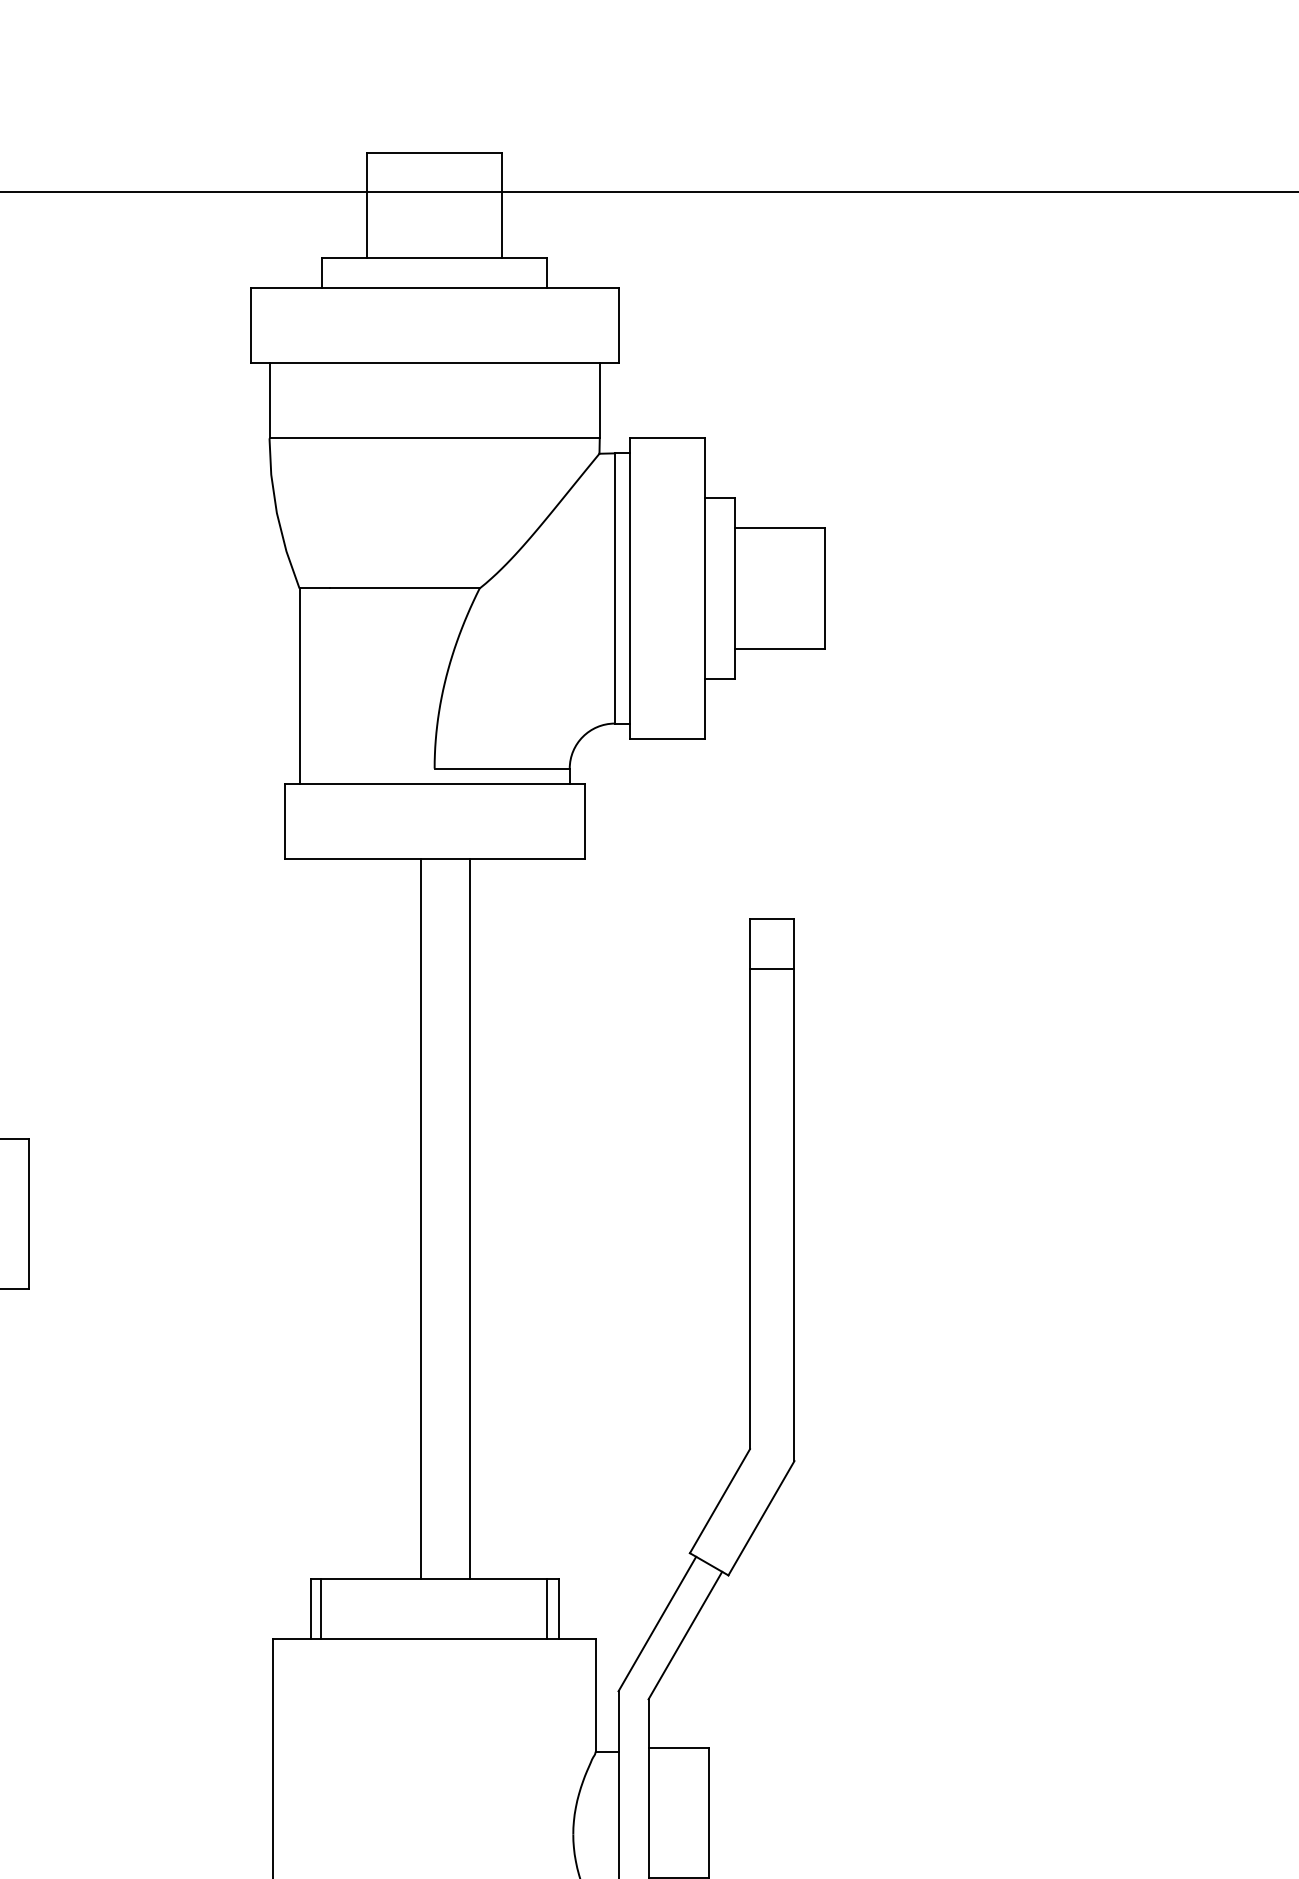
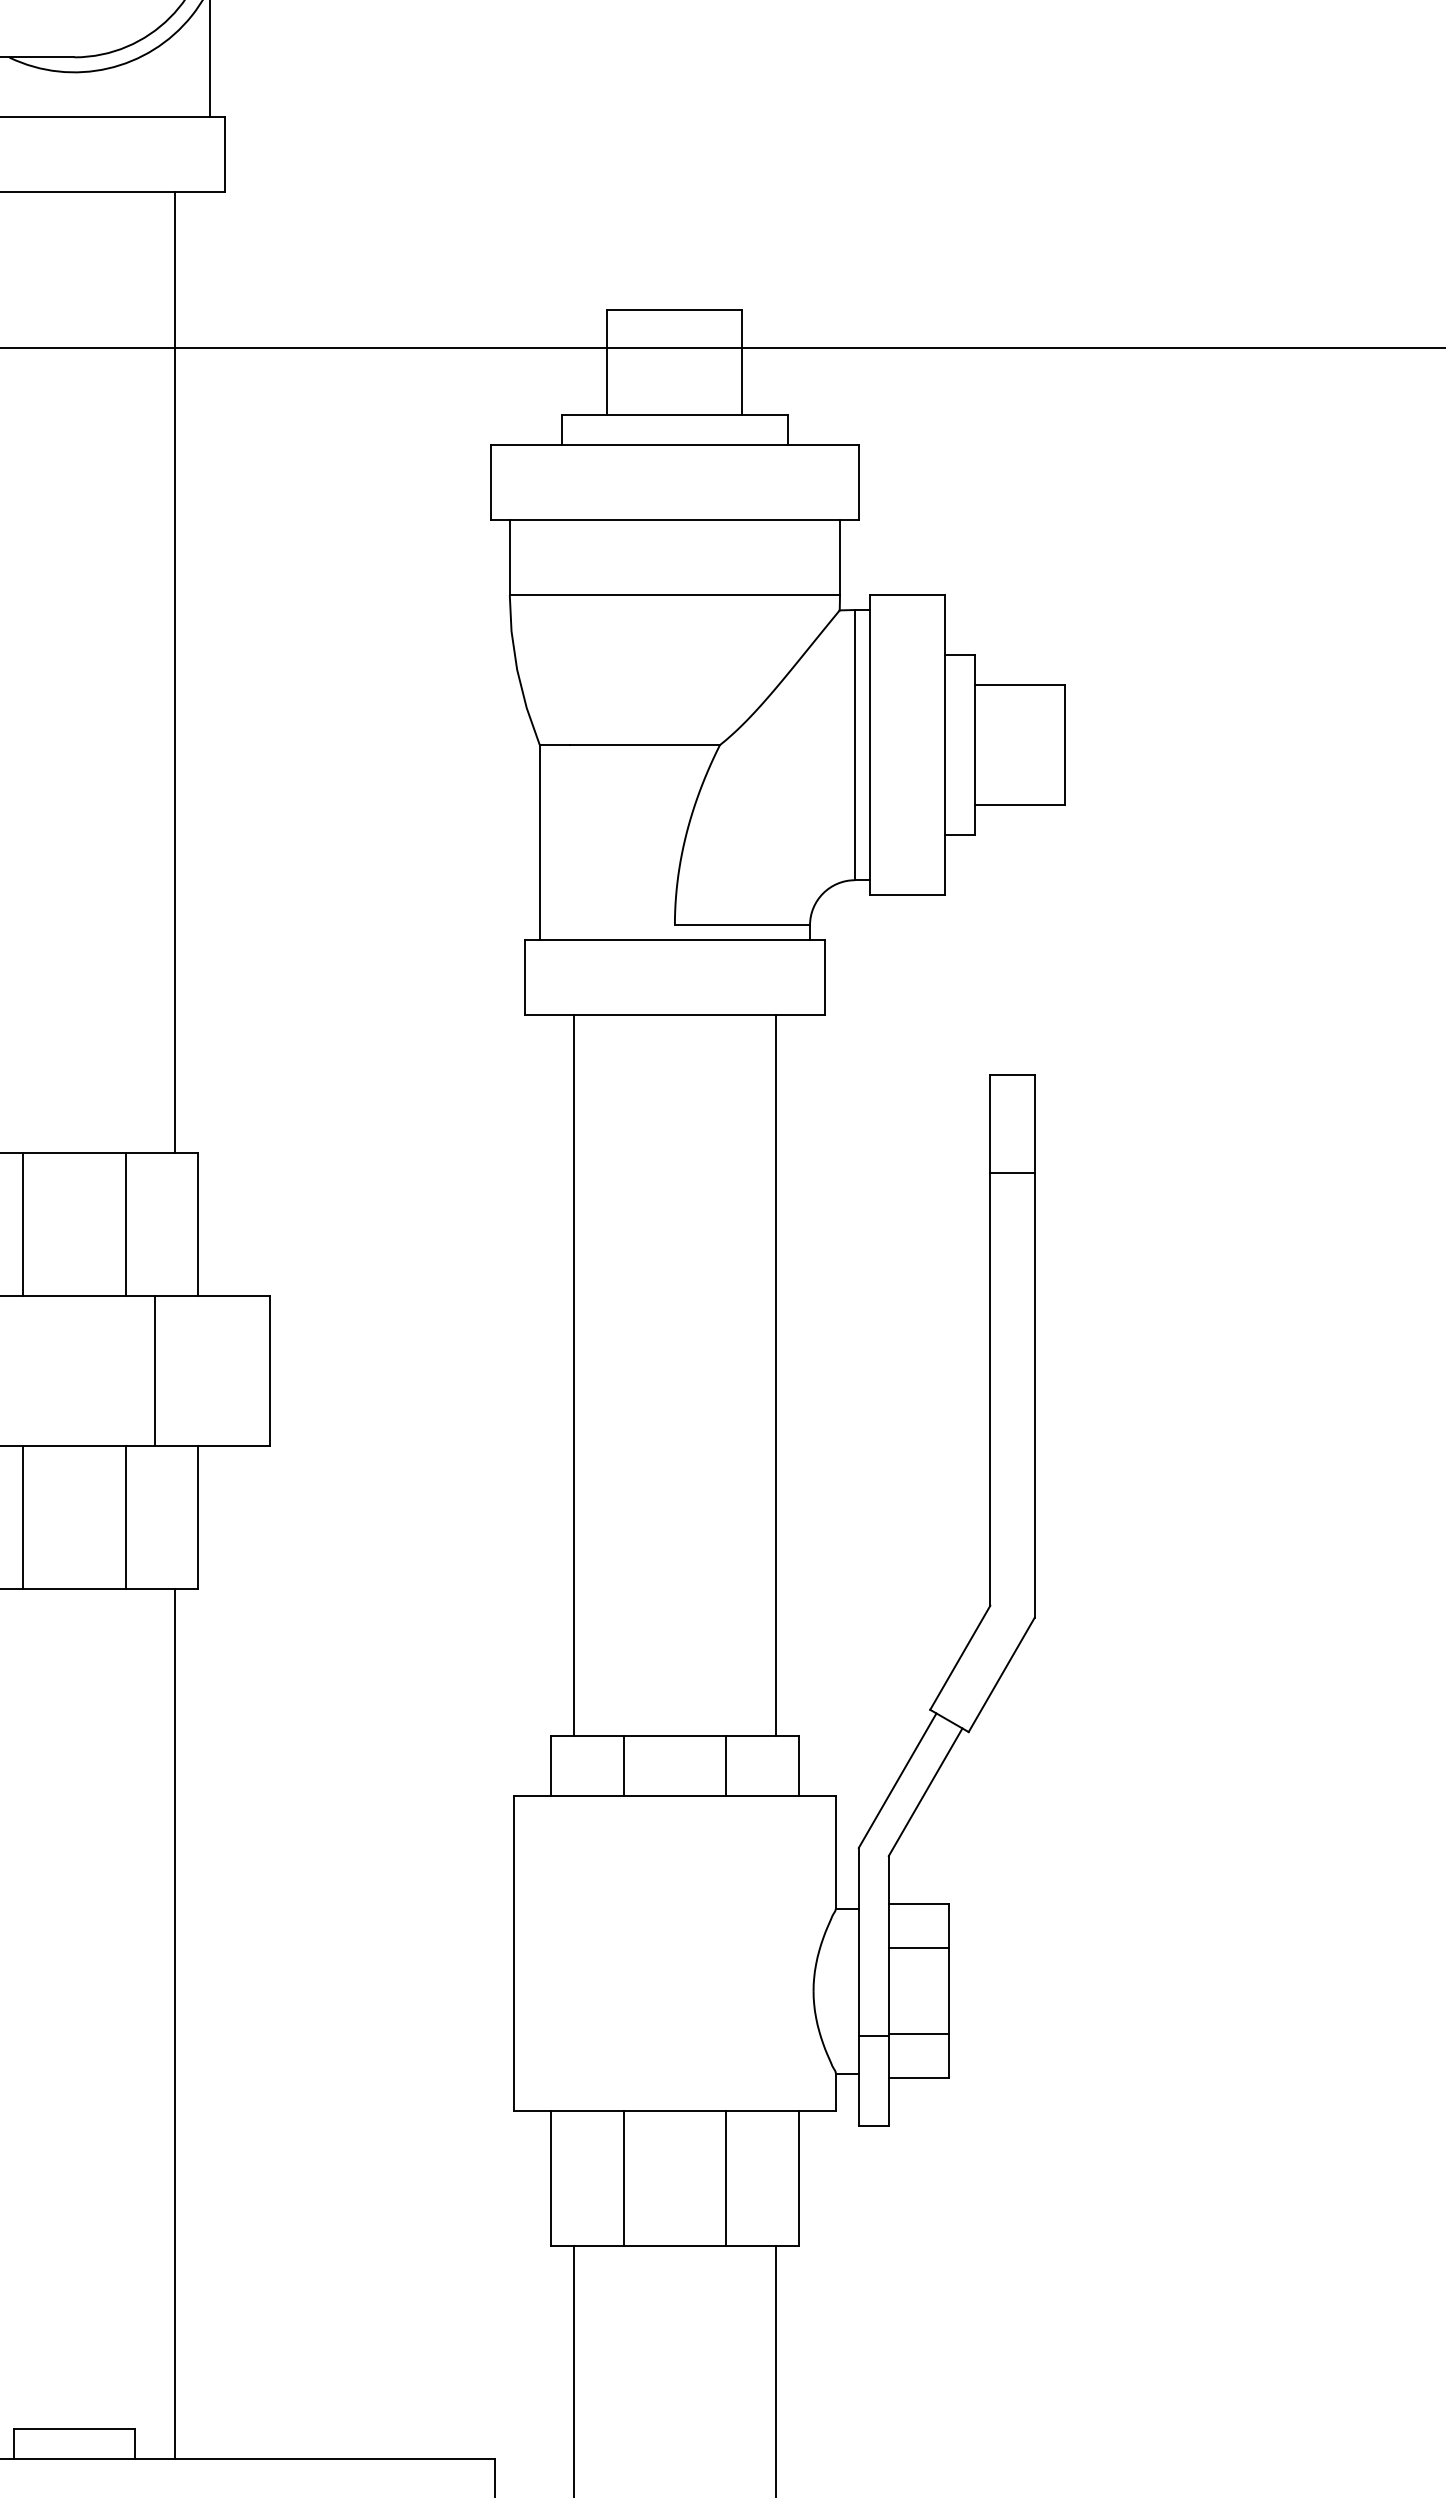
line: (772, 968) -> (1012, 1172), moved
line: (421, 1218) -> (574, 1375), moved
line: (469, 1218) -> (775, 1375), moved
line: (320, 1608) -> (623, 1765), moved
line: (547, 1608) -> (726, 1765), moved
line: (678, 1790) -> (918, 1947), added

